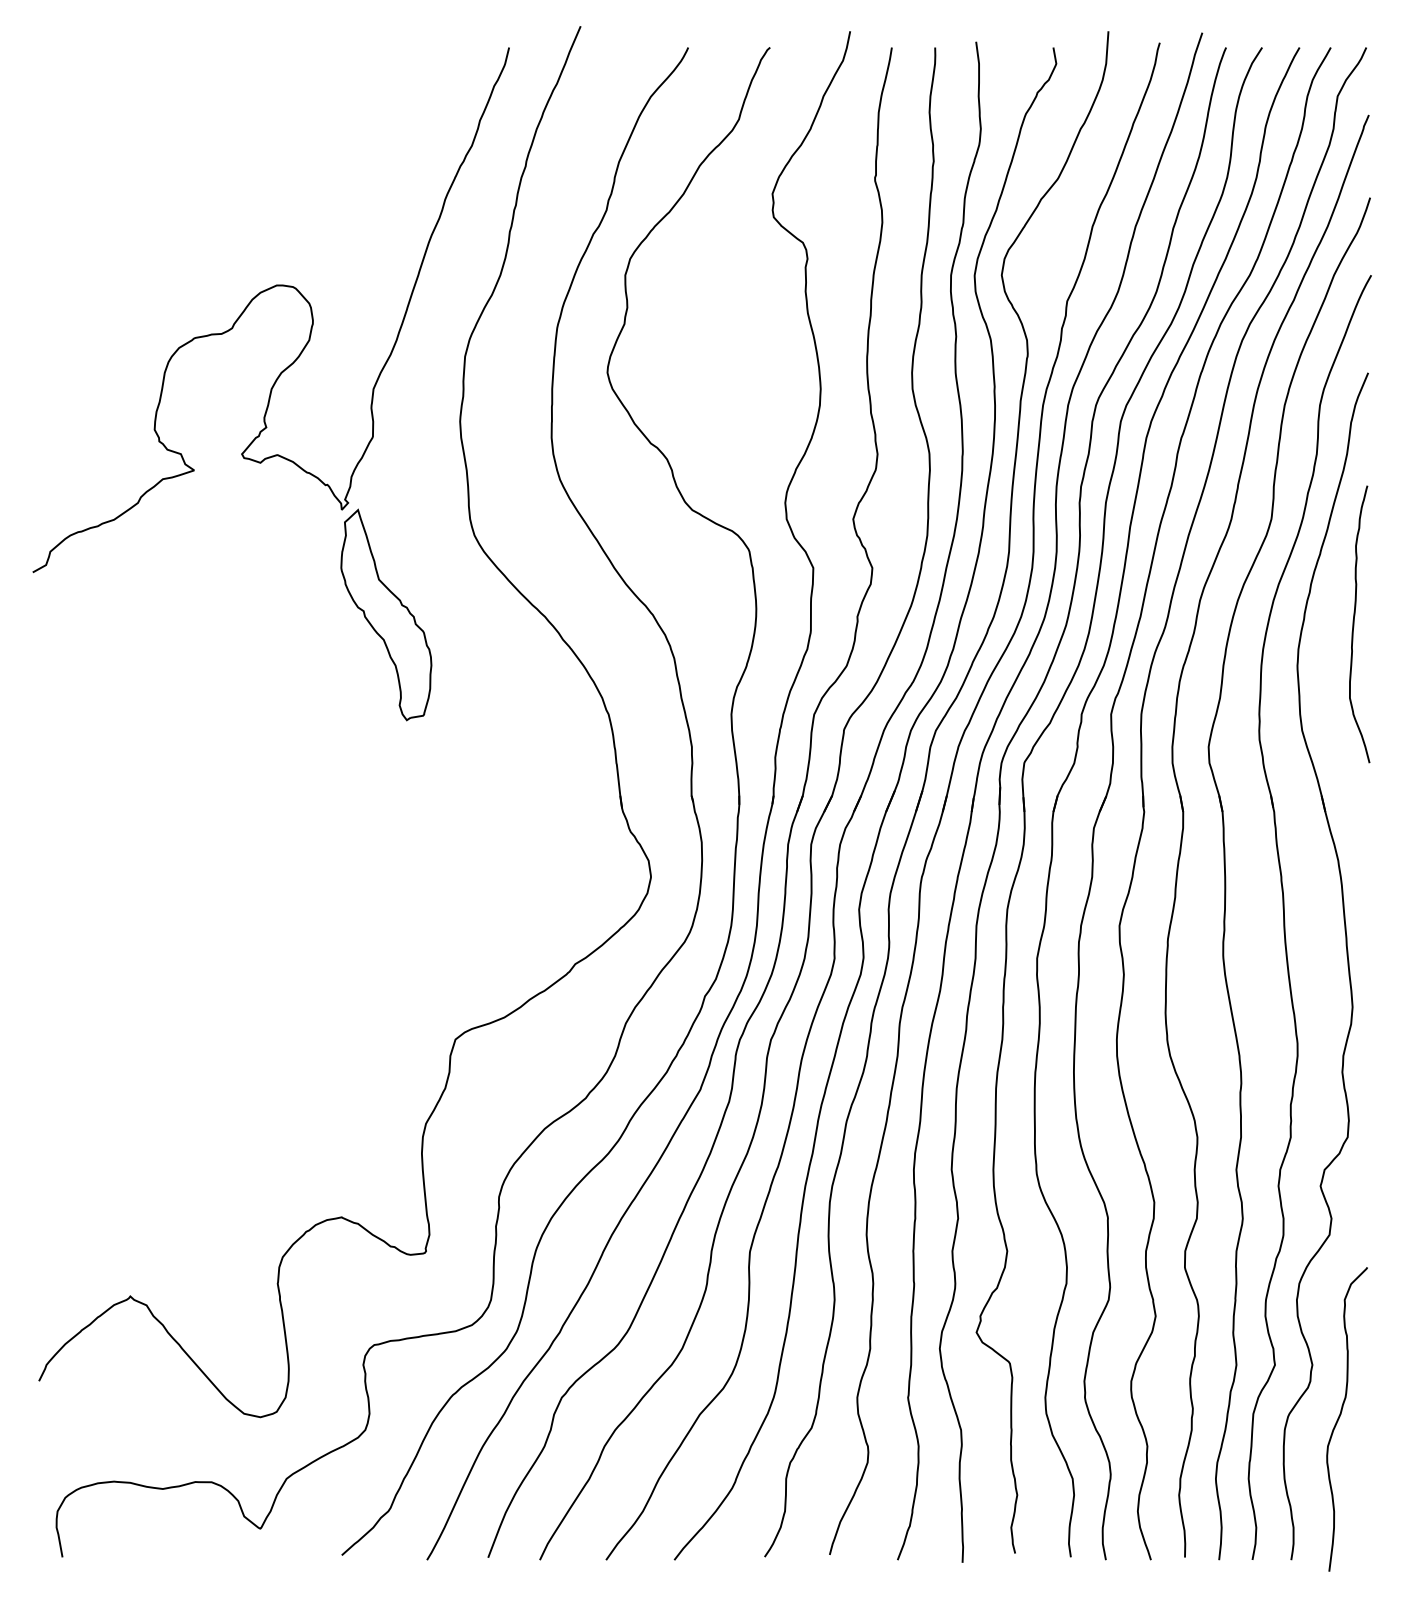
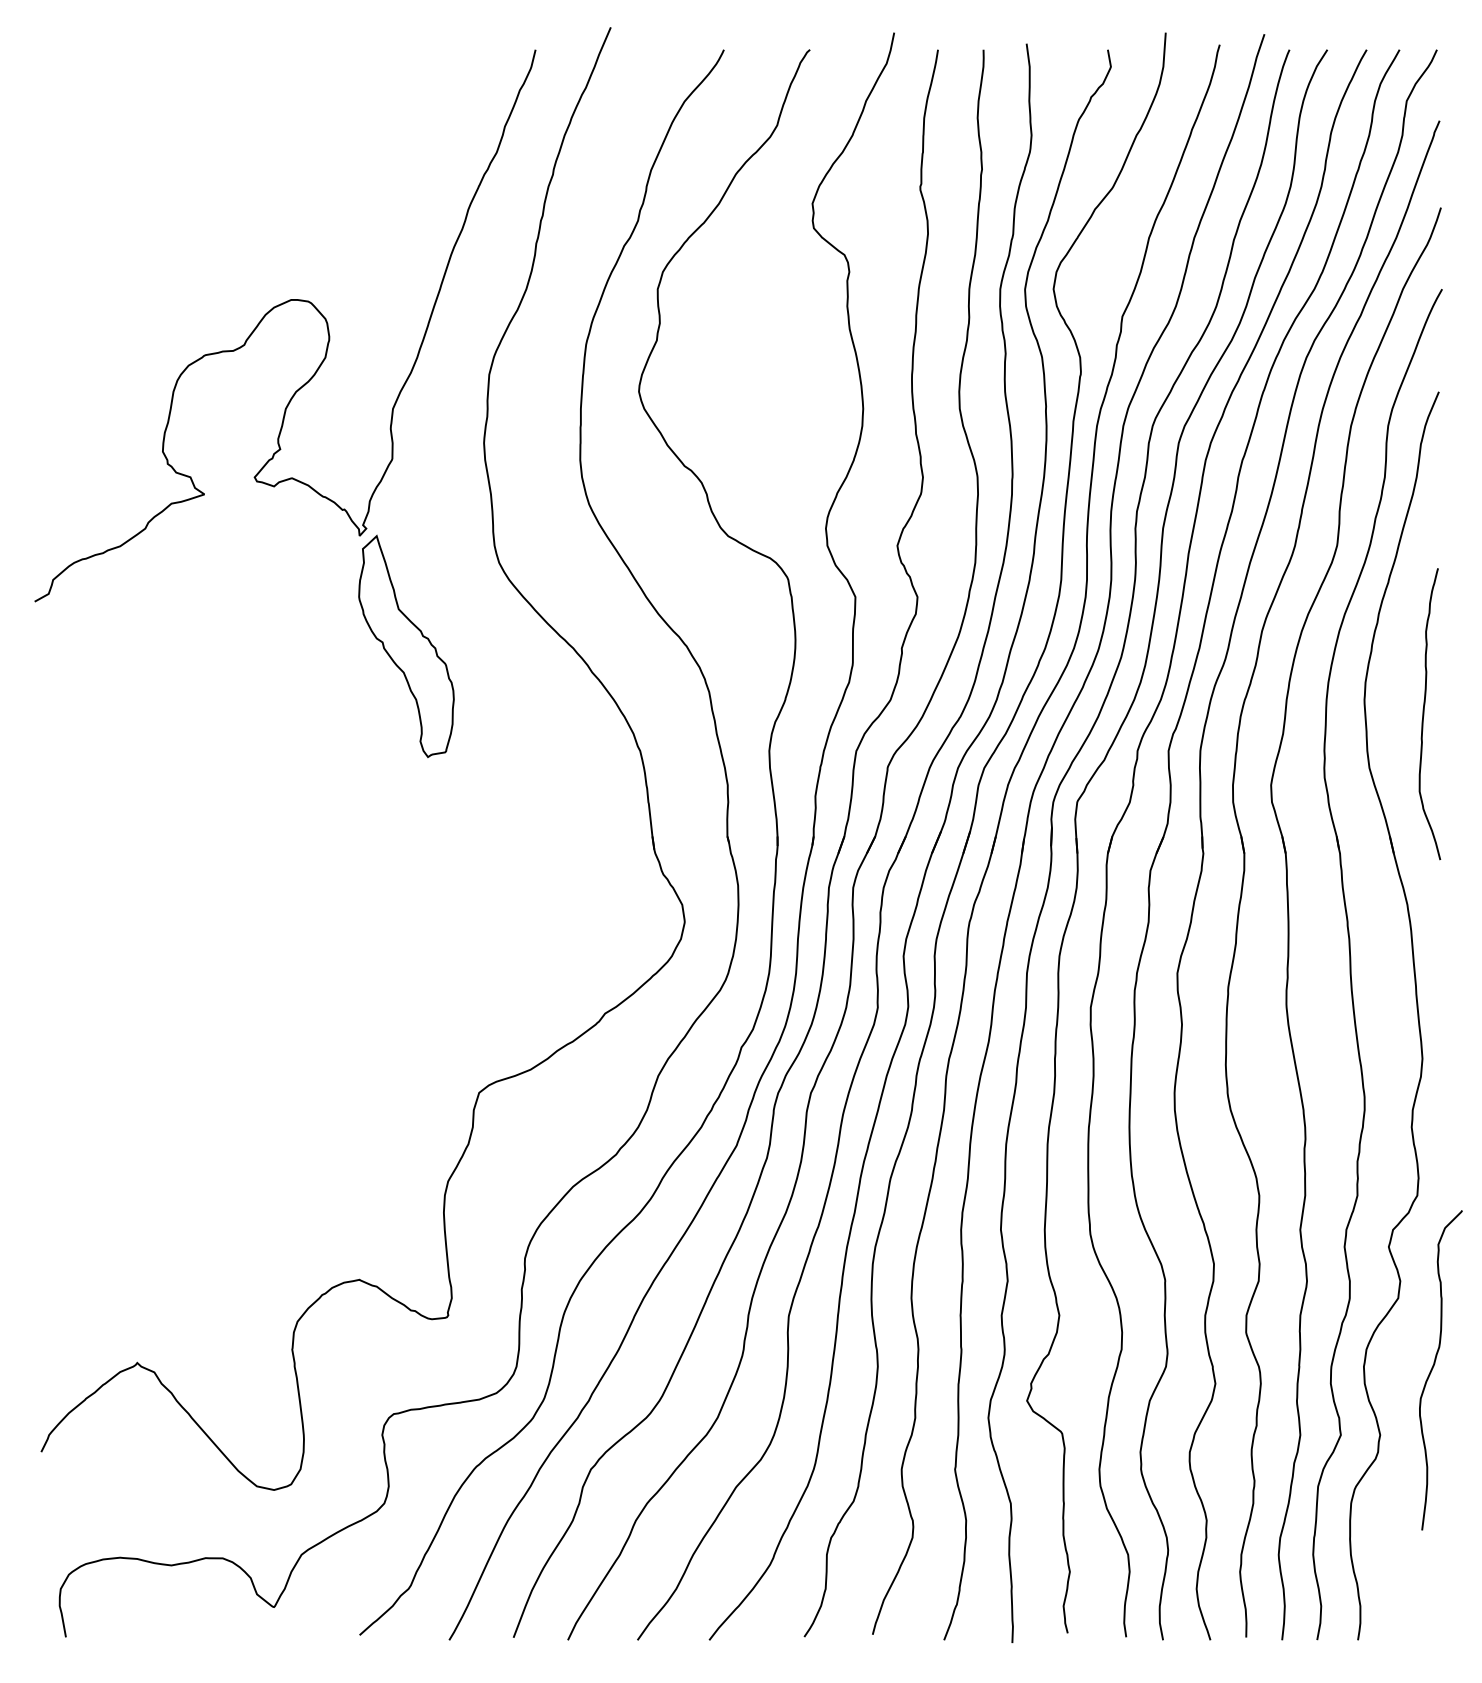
curve: (1354, 624) -> (1424, 714), moved
curve: (1340, 1416) -> (1433, 1367), moved

